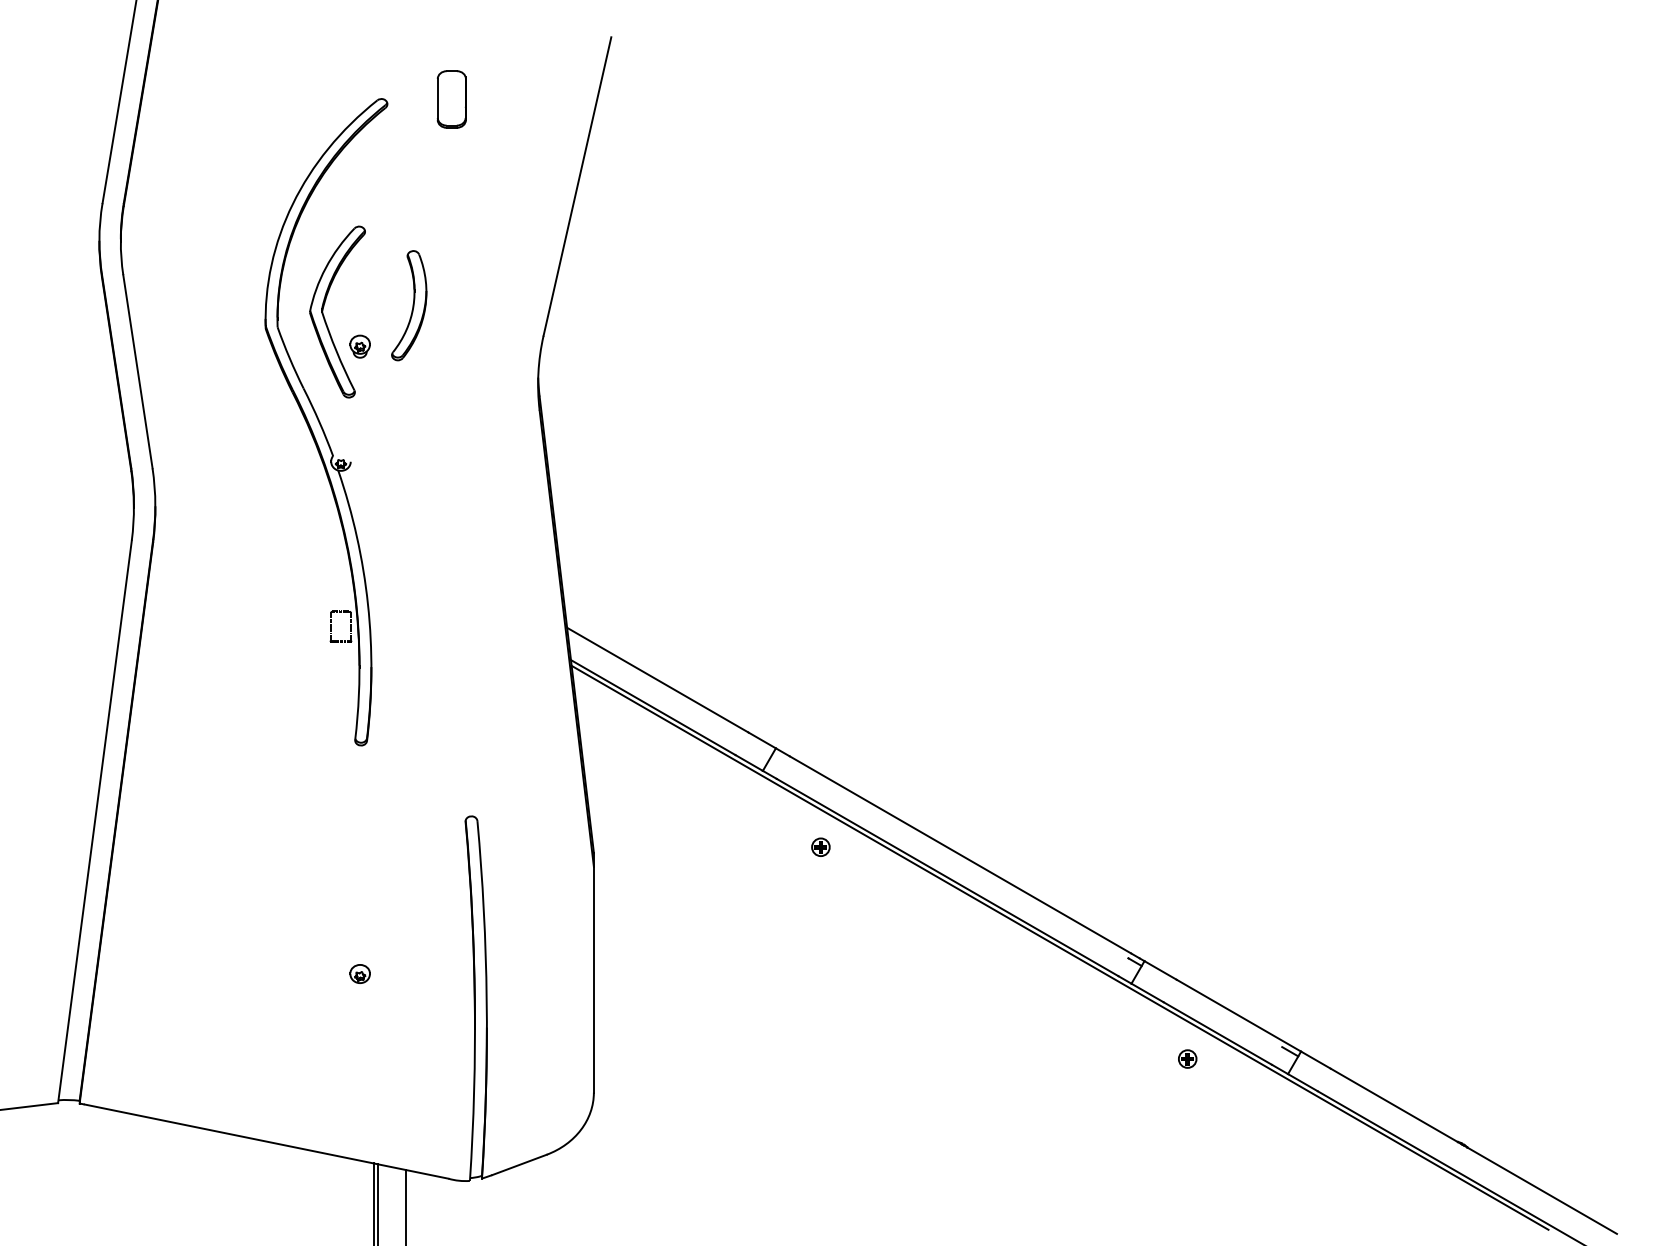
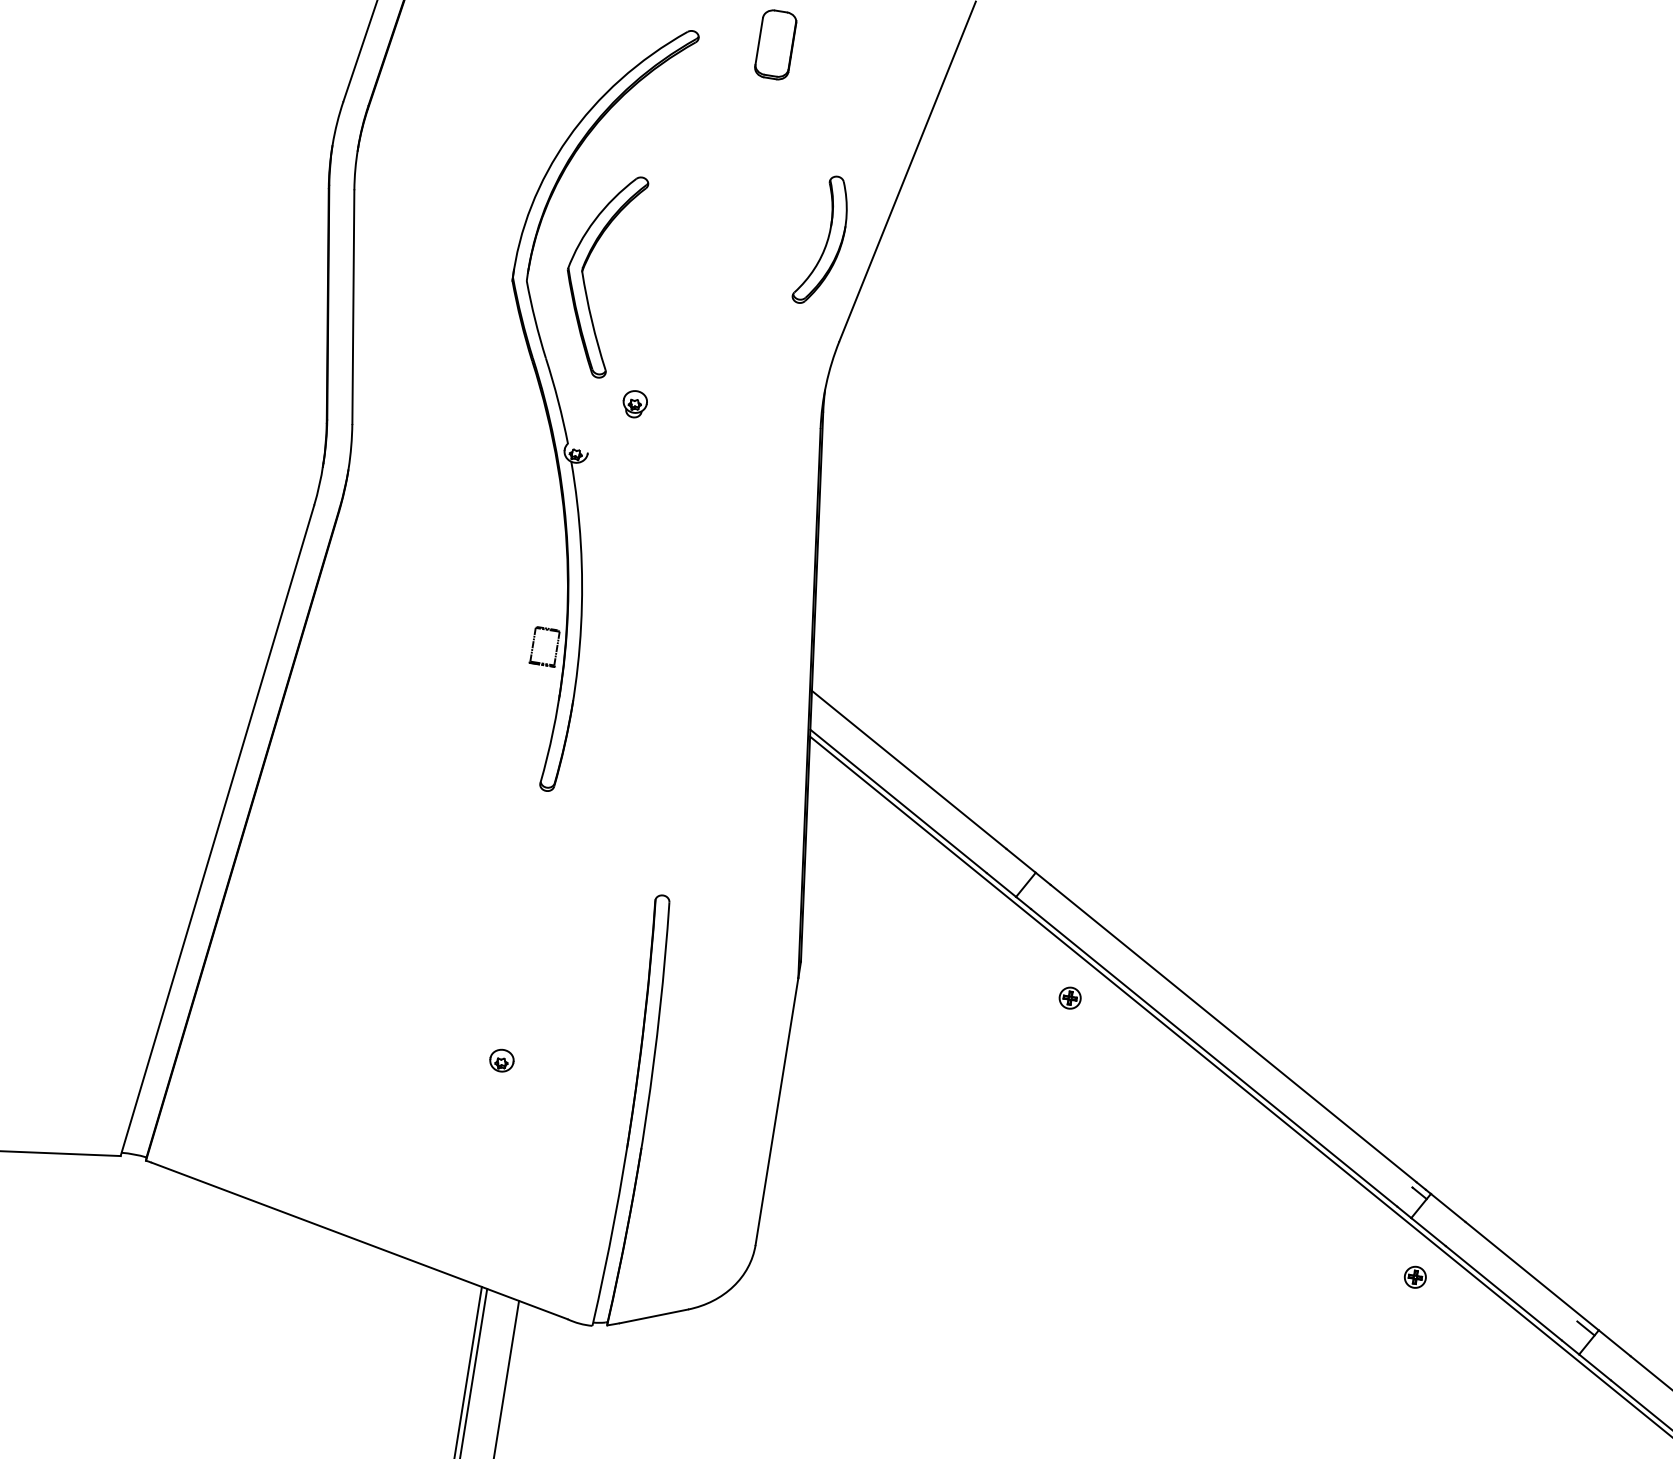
part: (409, 305) -> (822, 240), moved
part: (359, 346) -> (634, 403), moved
part: (1187, 1058) -> (1415, 1276), moved

